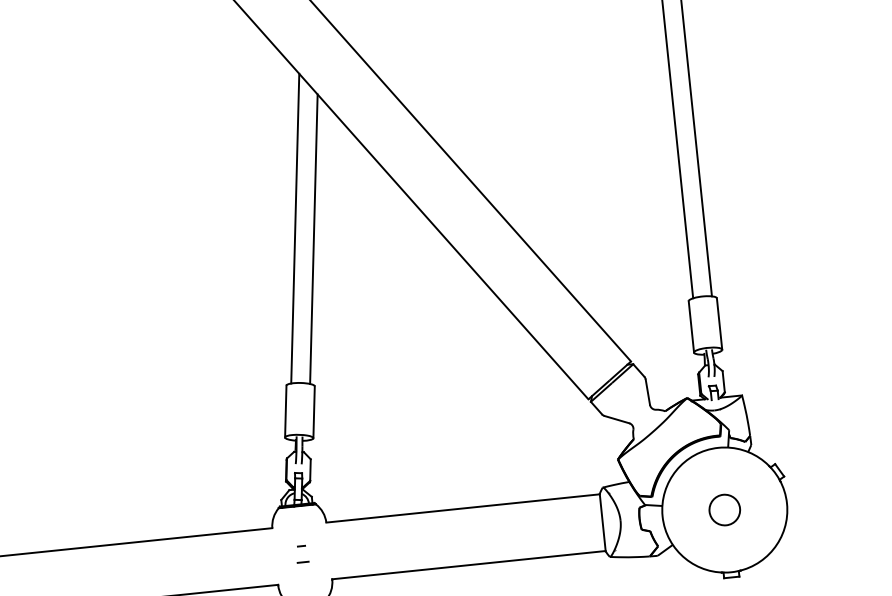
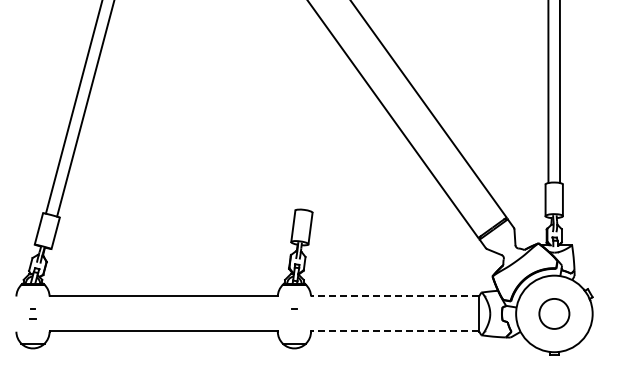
line: (295, 228) -> (310, 115), removed
line: (312, 239) -> (320, 123), removed
line: (461, 508) -> (394, 296), solid -> dashed
circle: (724, 509) -> (554, 313), size x1.6
line: (303, 561) -> (294, 318), removed
line: (467, 565) -> (394, 331), solid -> dashed

